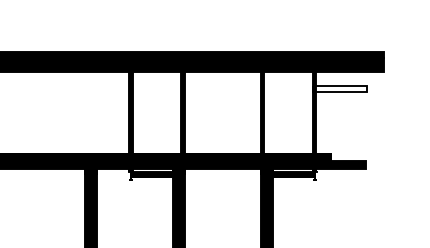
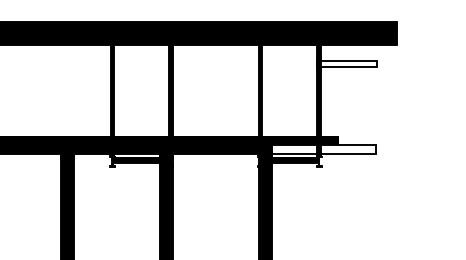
fill: (318, 164) -> (323, 148), removed

